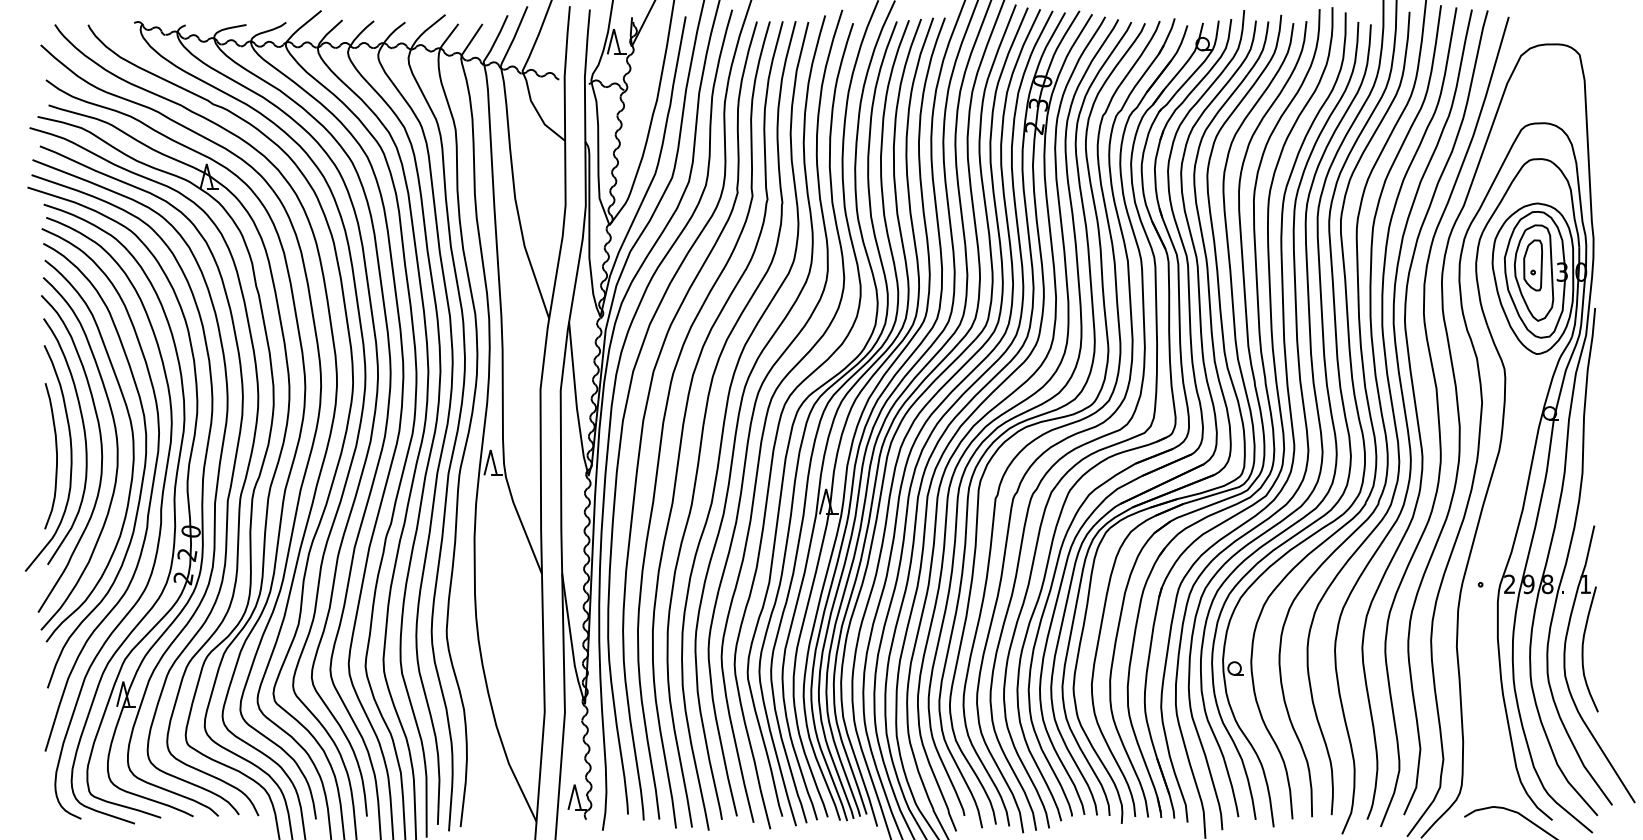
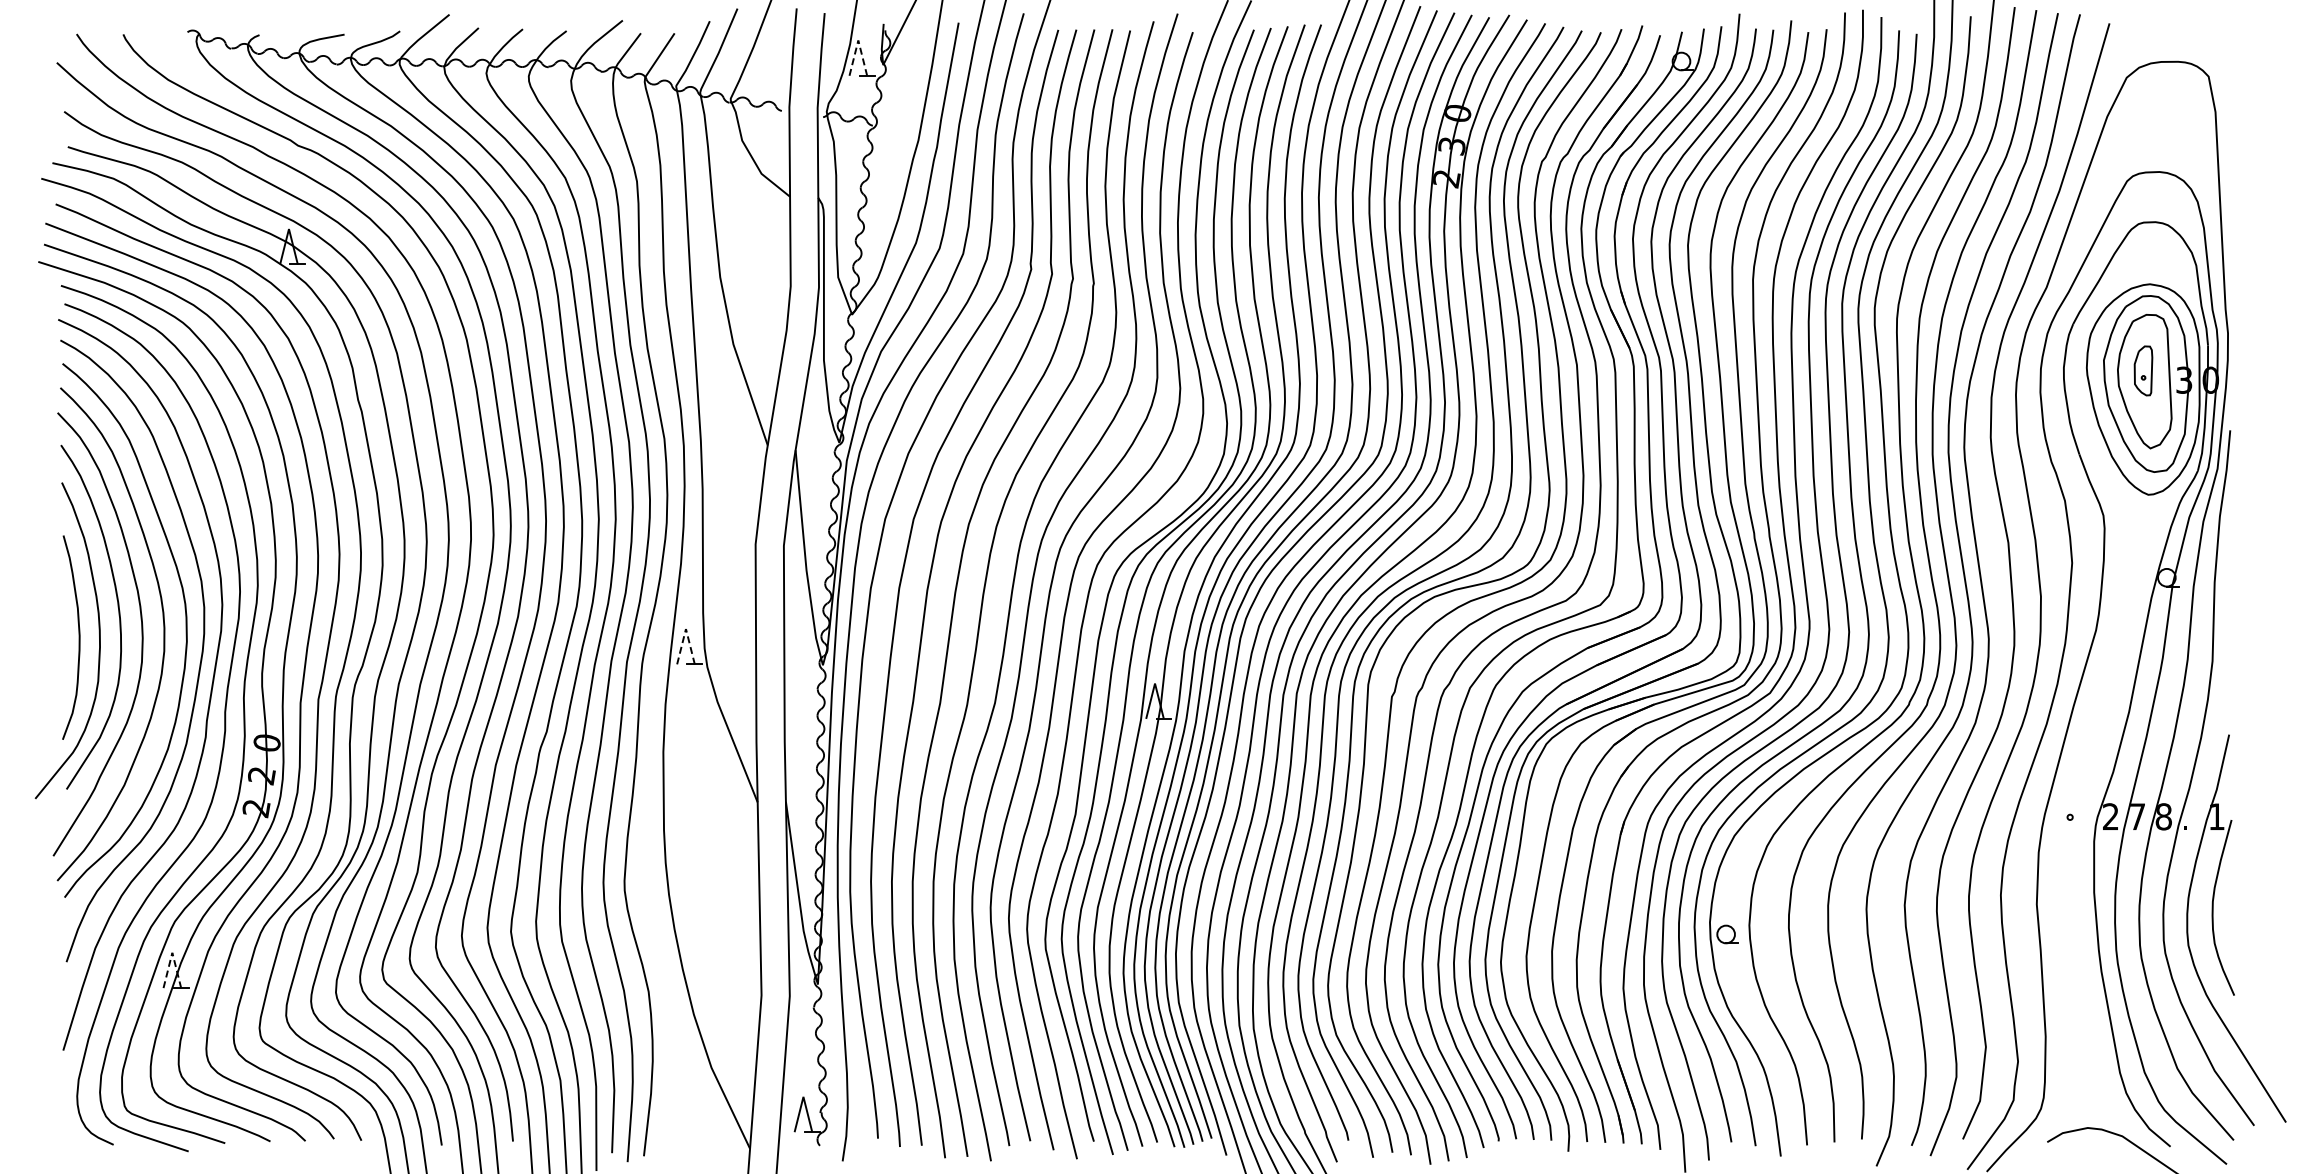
line: (614, 29) -> (858, 40), solid -> dashed
part: (1533, 265) -> (2143, 370), size x0.7
line: (490, 450) -> (685, 629), solid -> dashed
text: (1528, 584) -> (2137, 816), 9 -> 7
line: (123, 681) -> (172, 952), solid -> dashed

